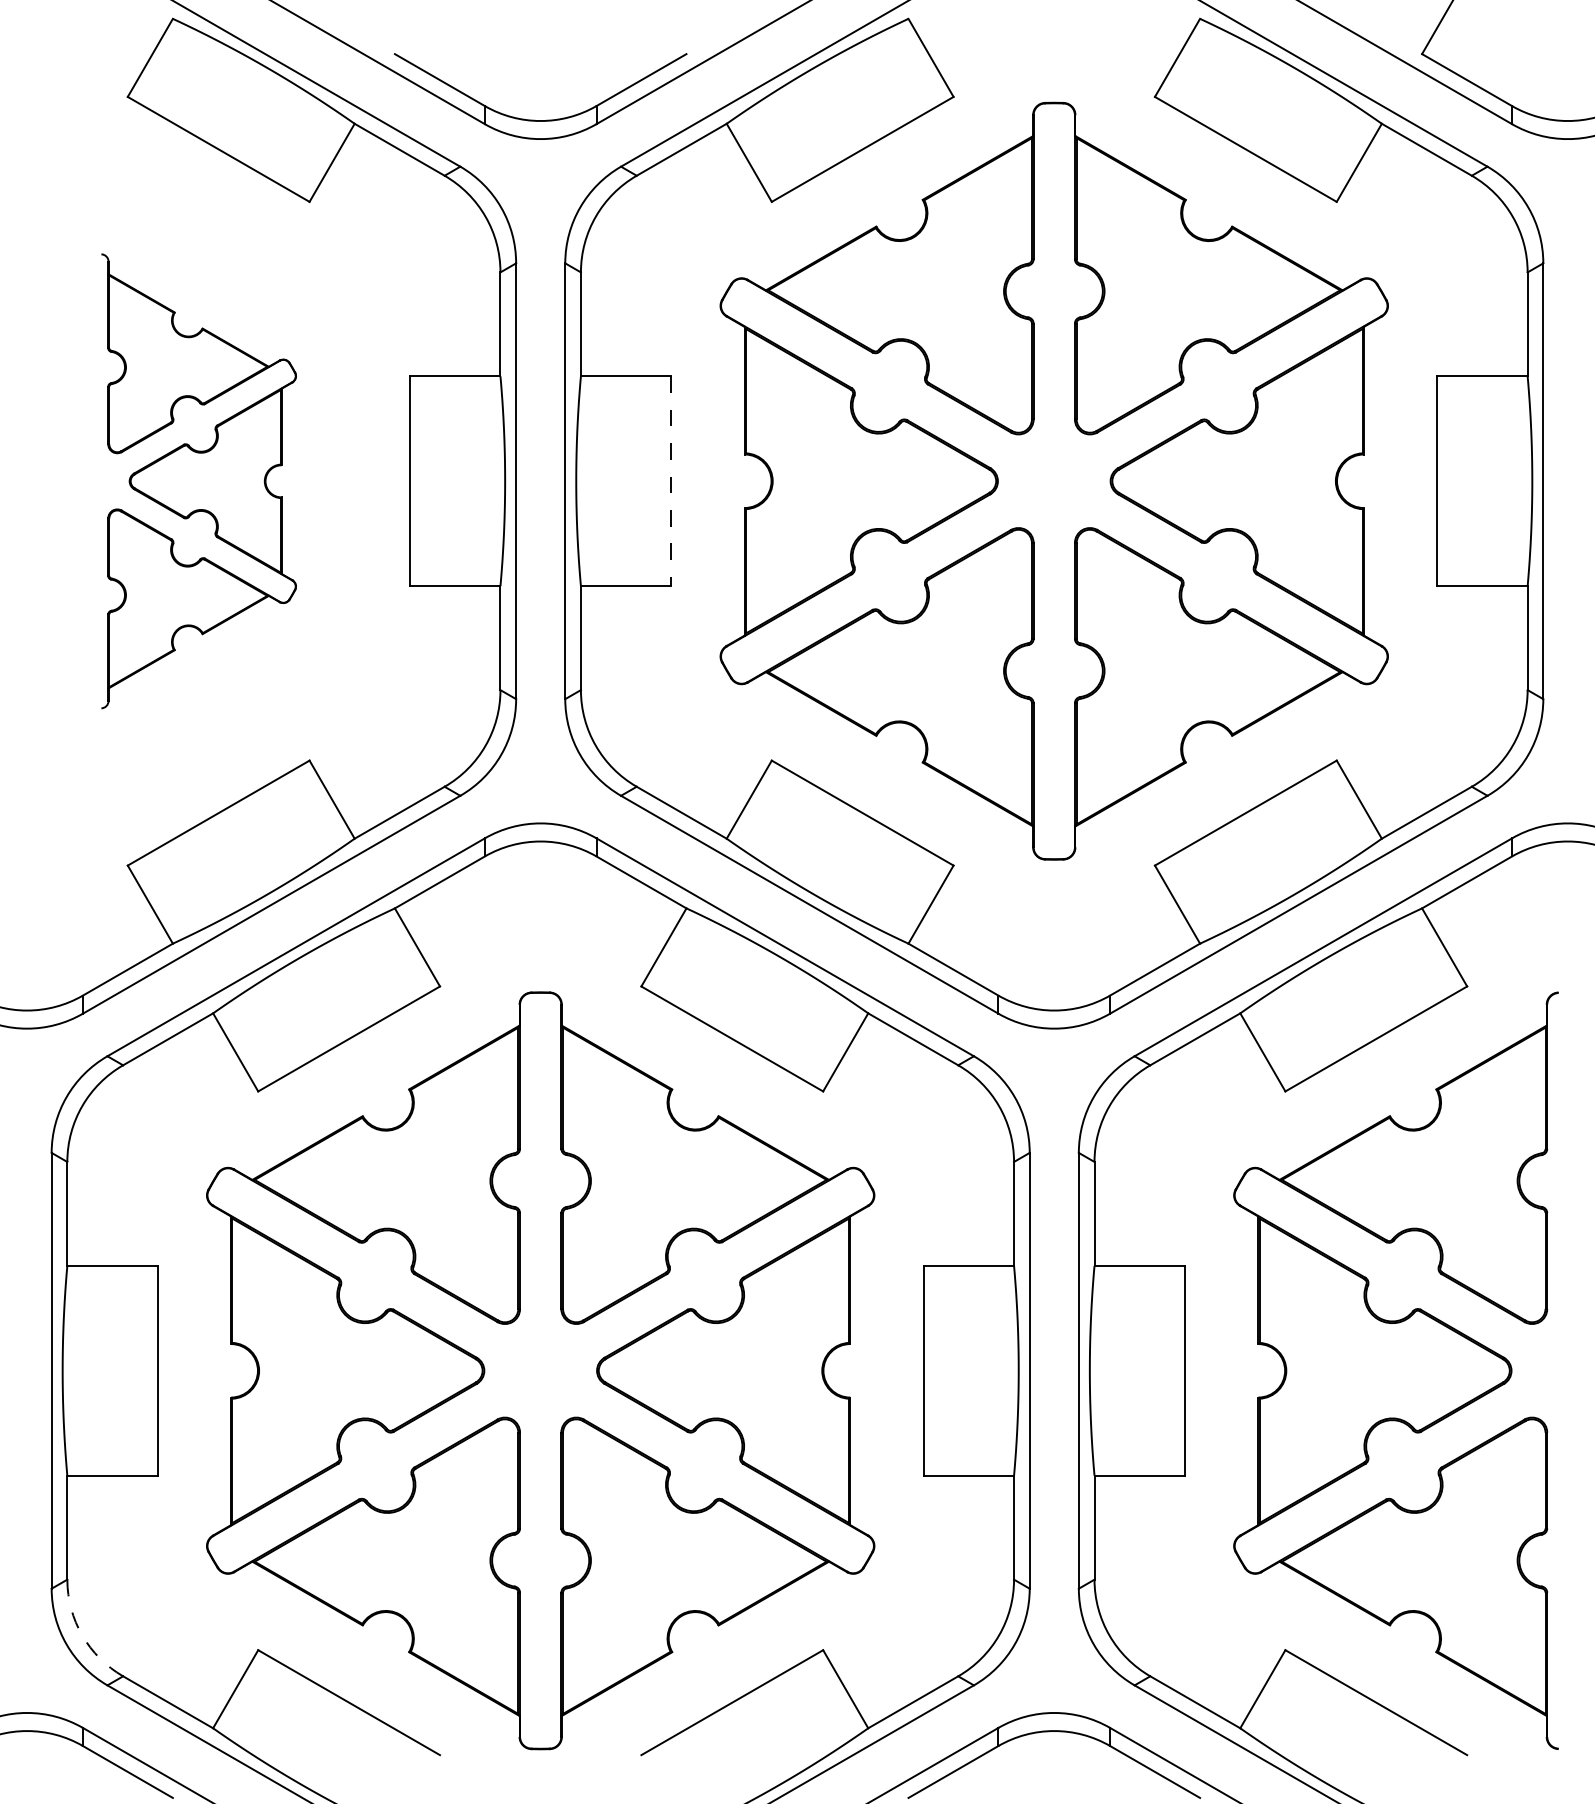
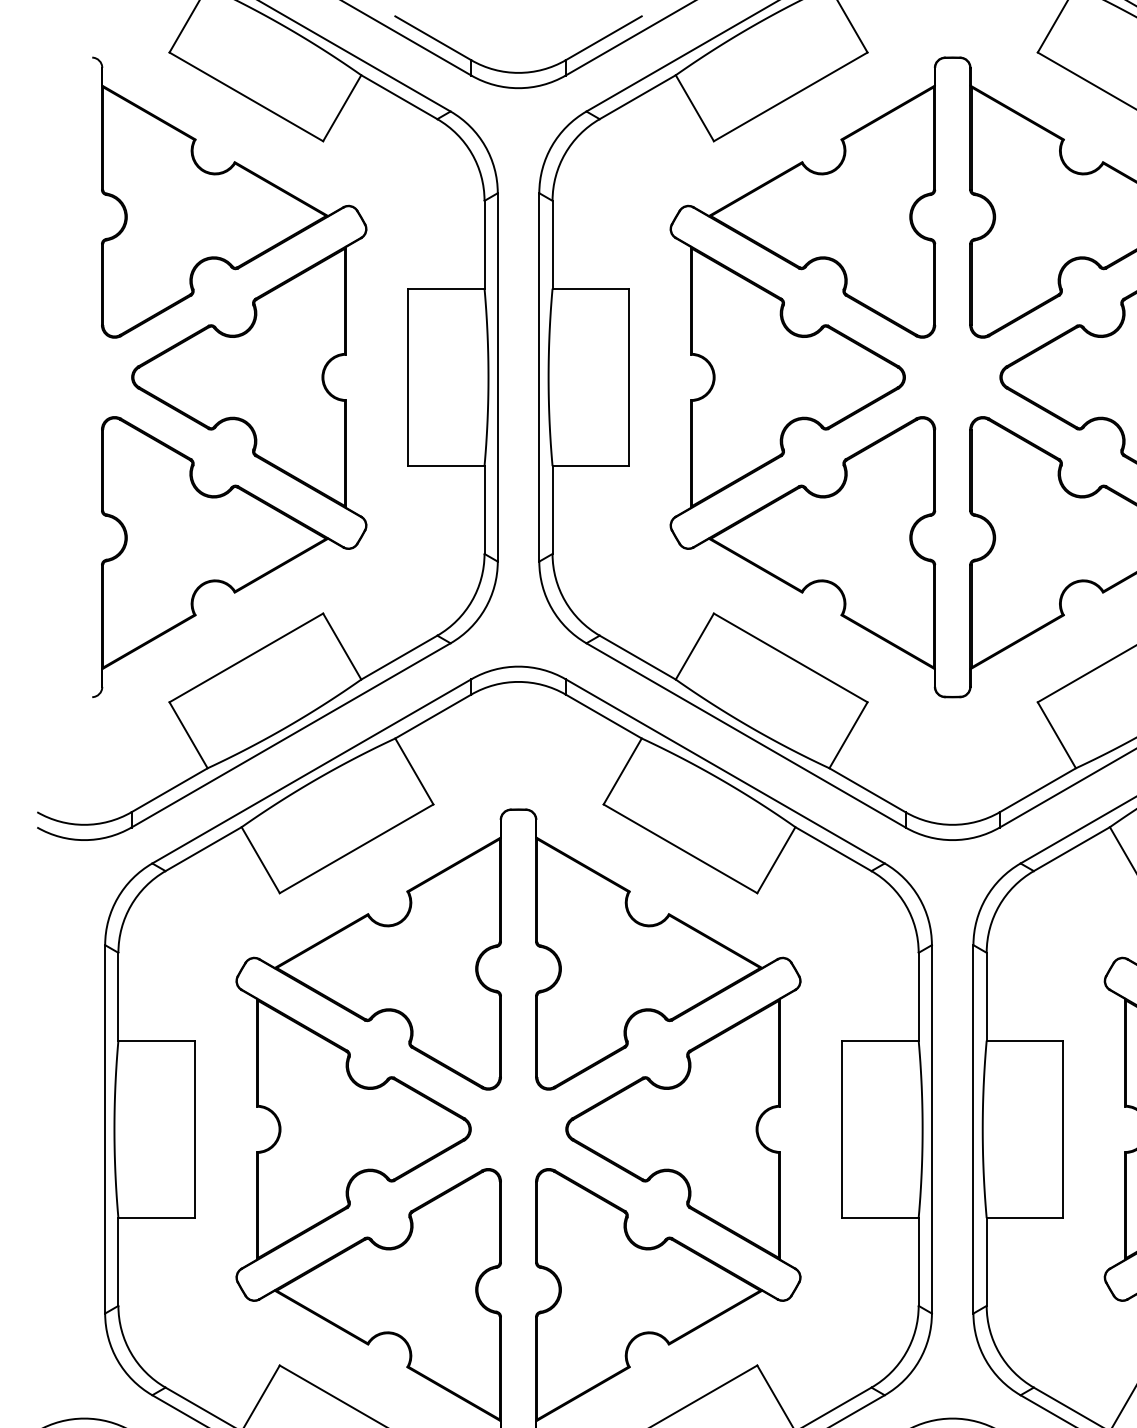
part: (198, 481) -> (229, 377), size x1.67
line: (671, 481) -> (629, 377), dashed -> solid
arc: (82, 1635) -> (131, 1353), dashed -> solid

